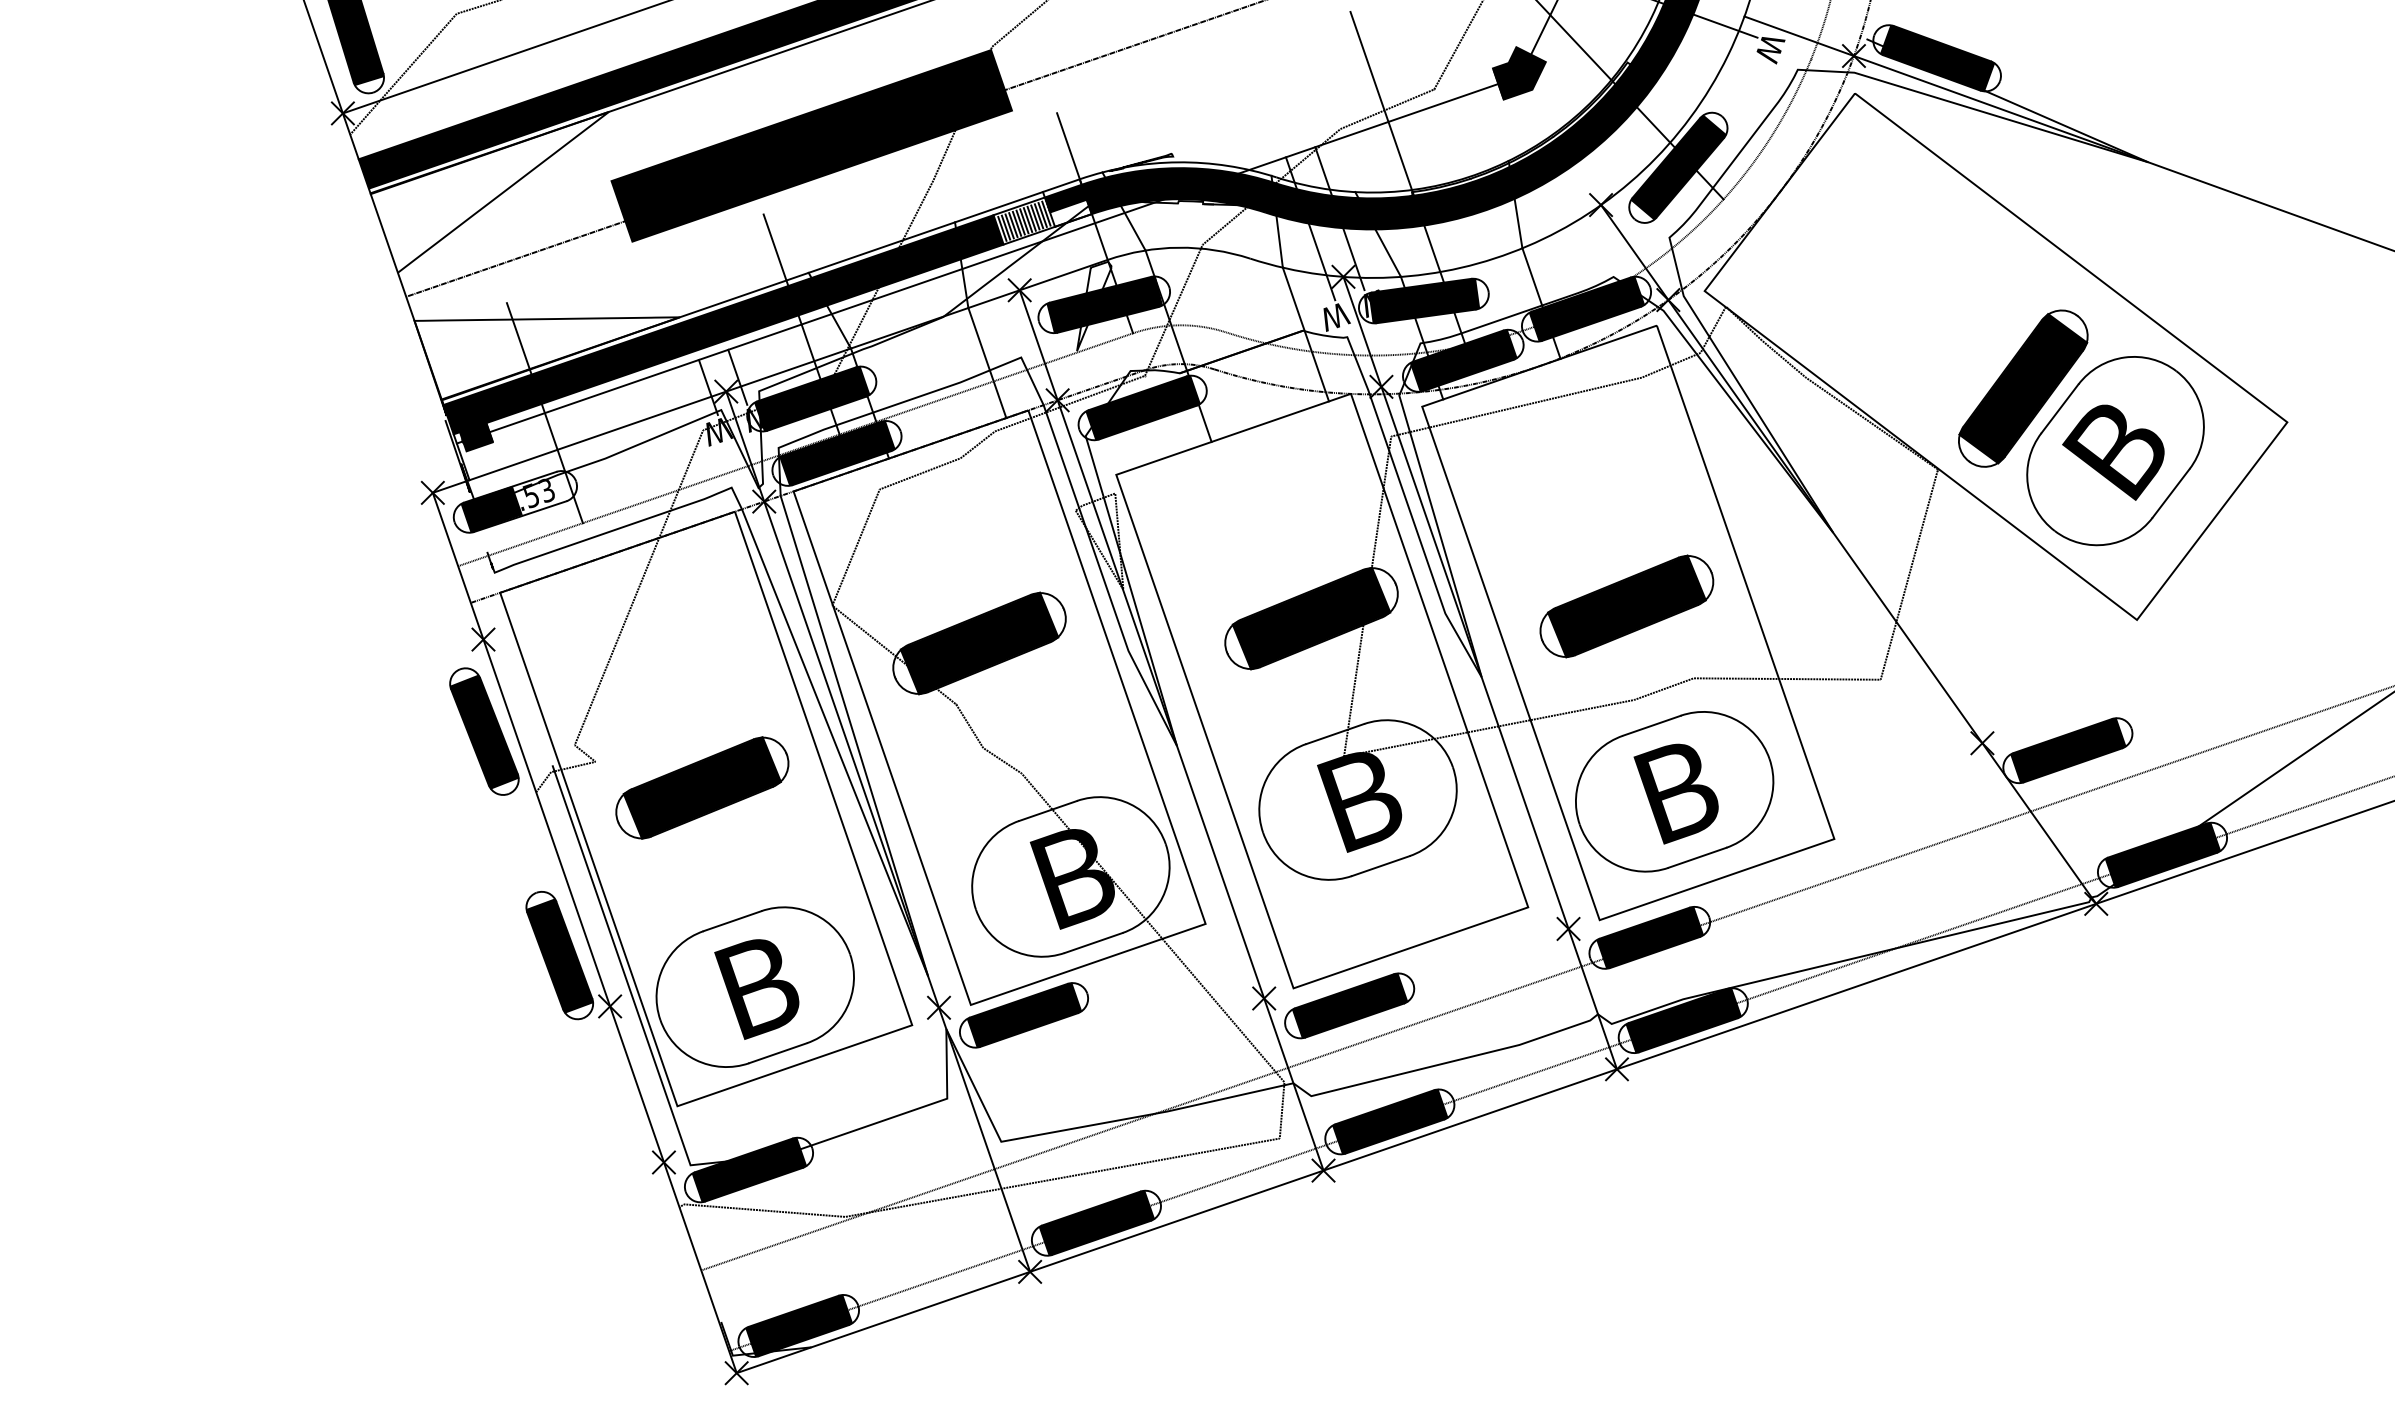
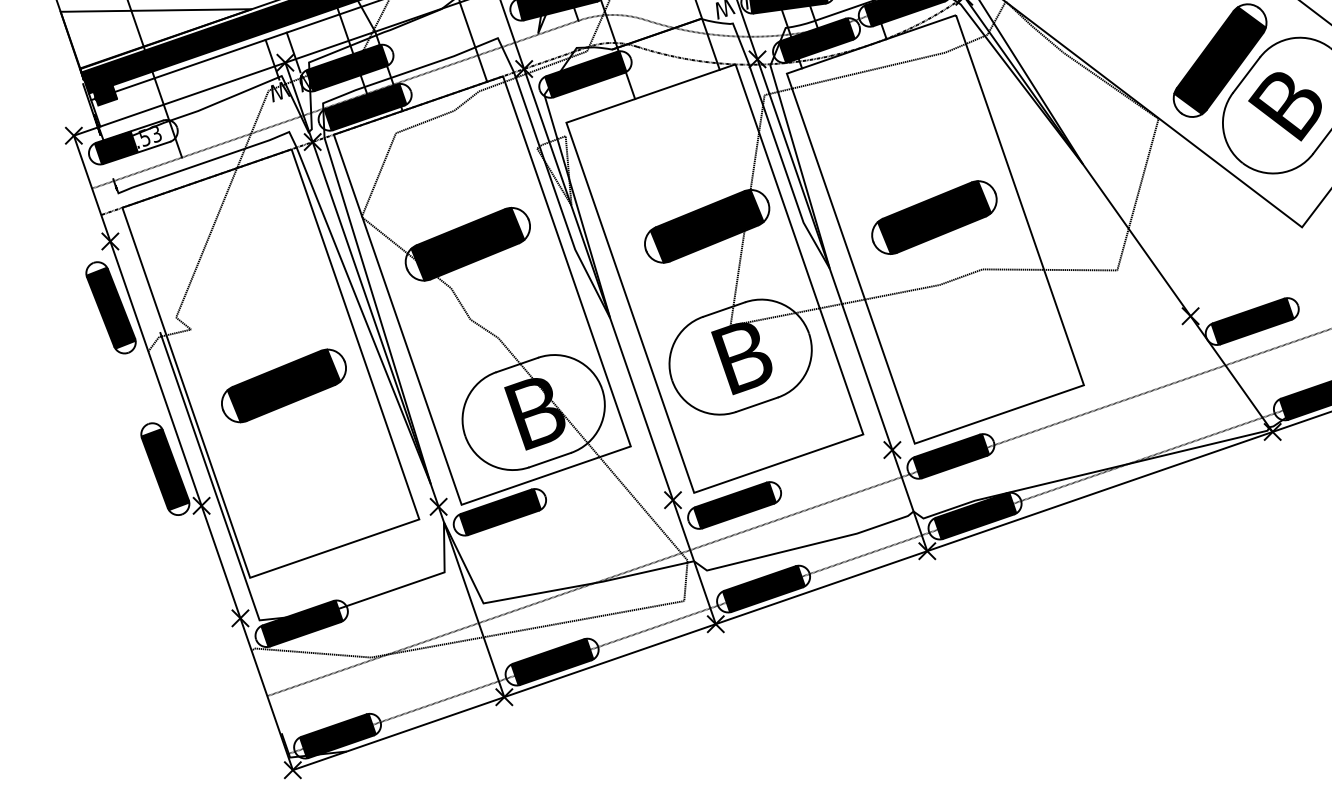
part: (702, 787) -> (284, 385), moved
part: (1674, 791) -> (968, 350), removed
part: (754, 986) -> (305, 491), removed

